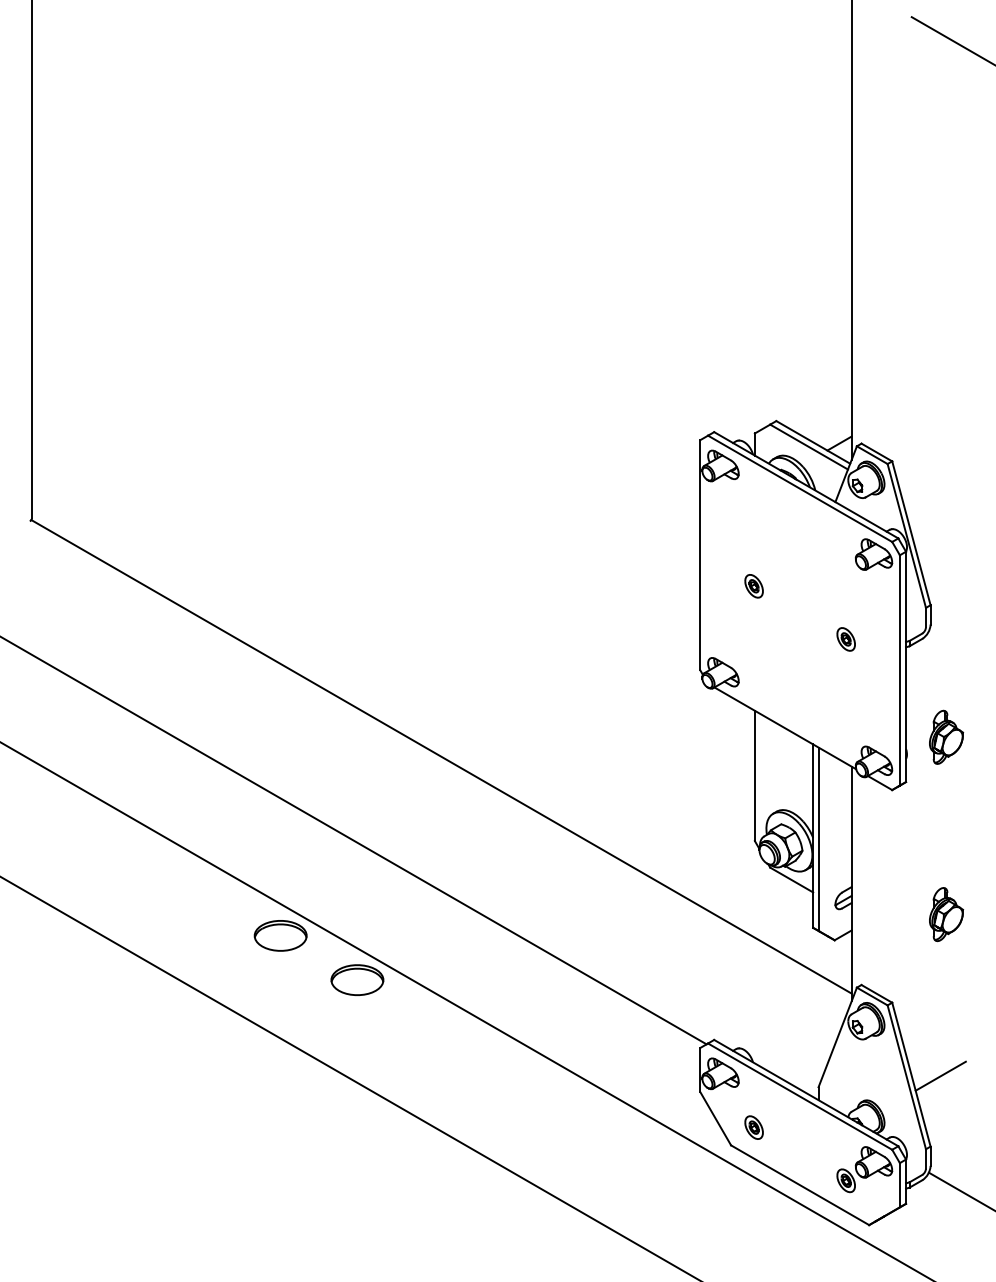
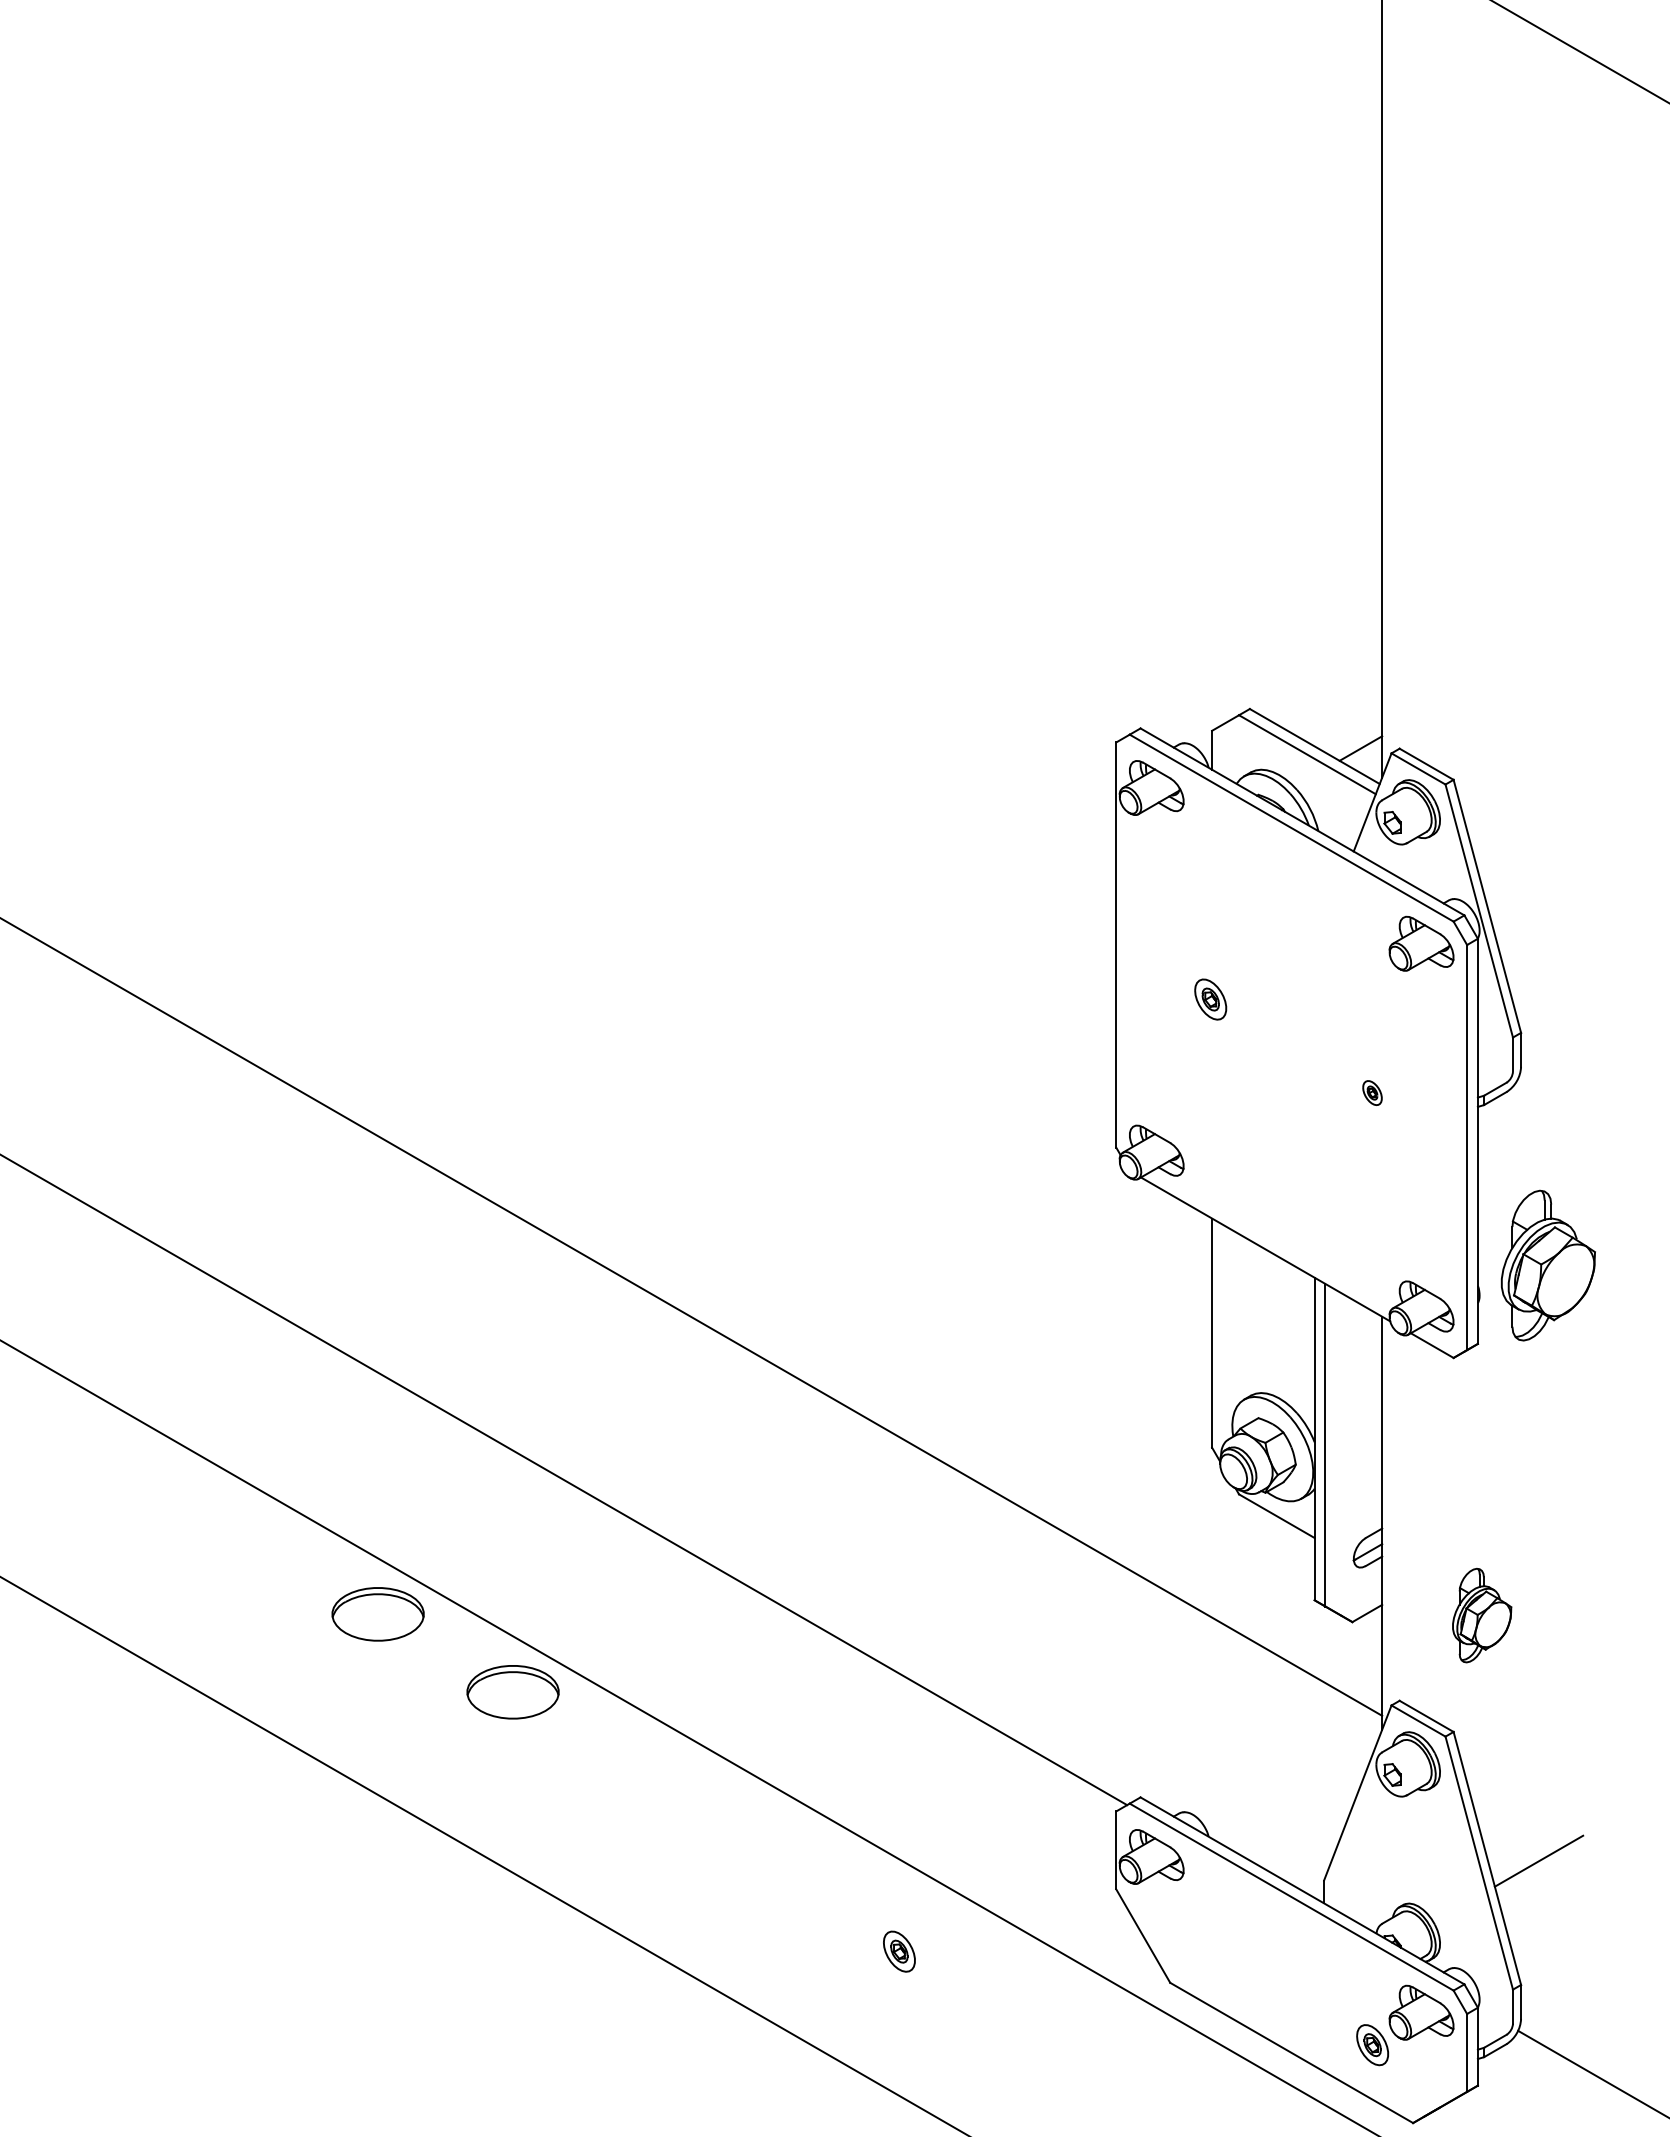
part: (845, 639) -> (1371, 1093), size x0.6
part: (946, 736) -> (1549, 1263), size x1.6
part: (946, 914) -> (1482, 1615), moved
part: (753, 1127) -> (898, 1951), moved

